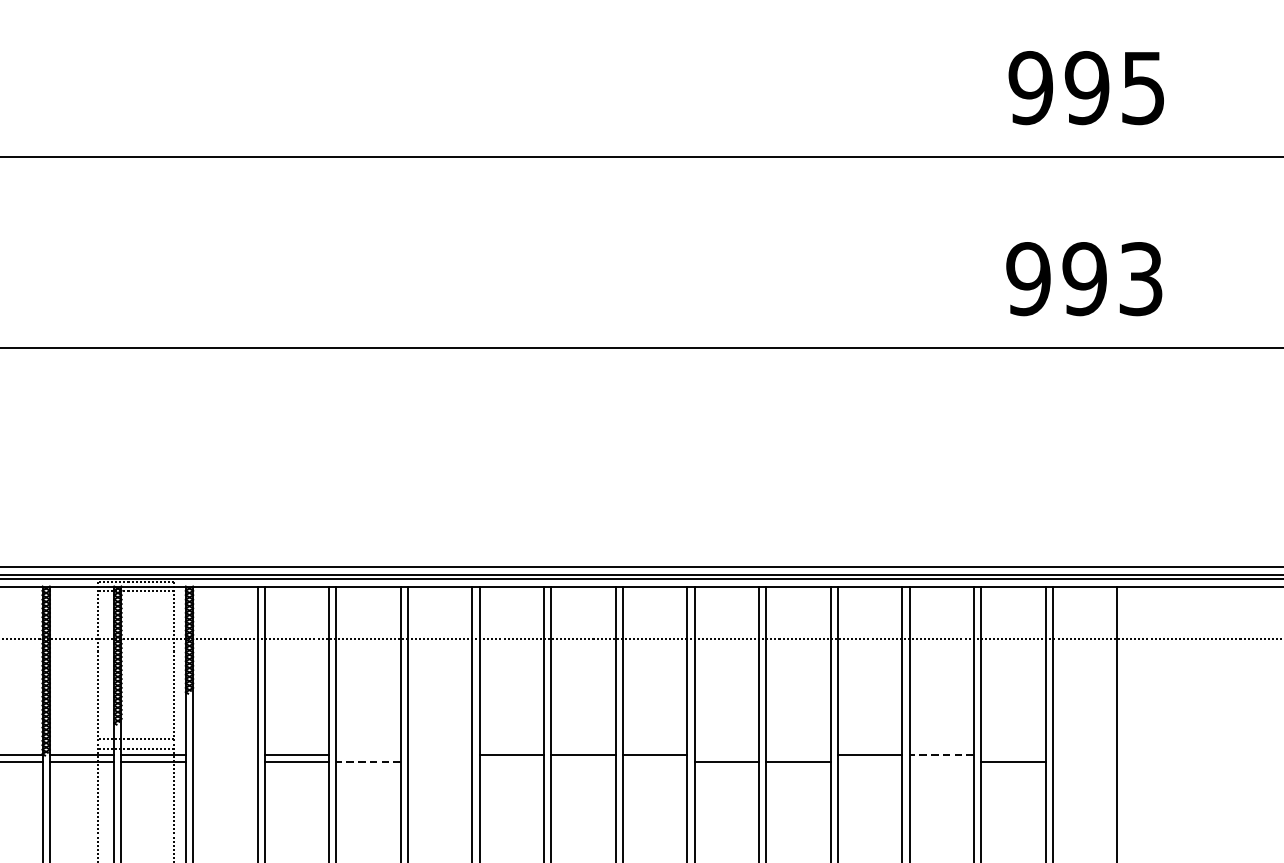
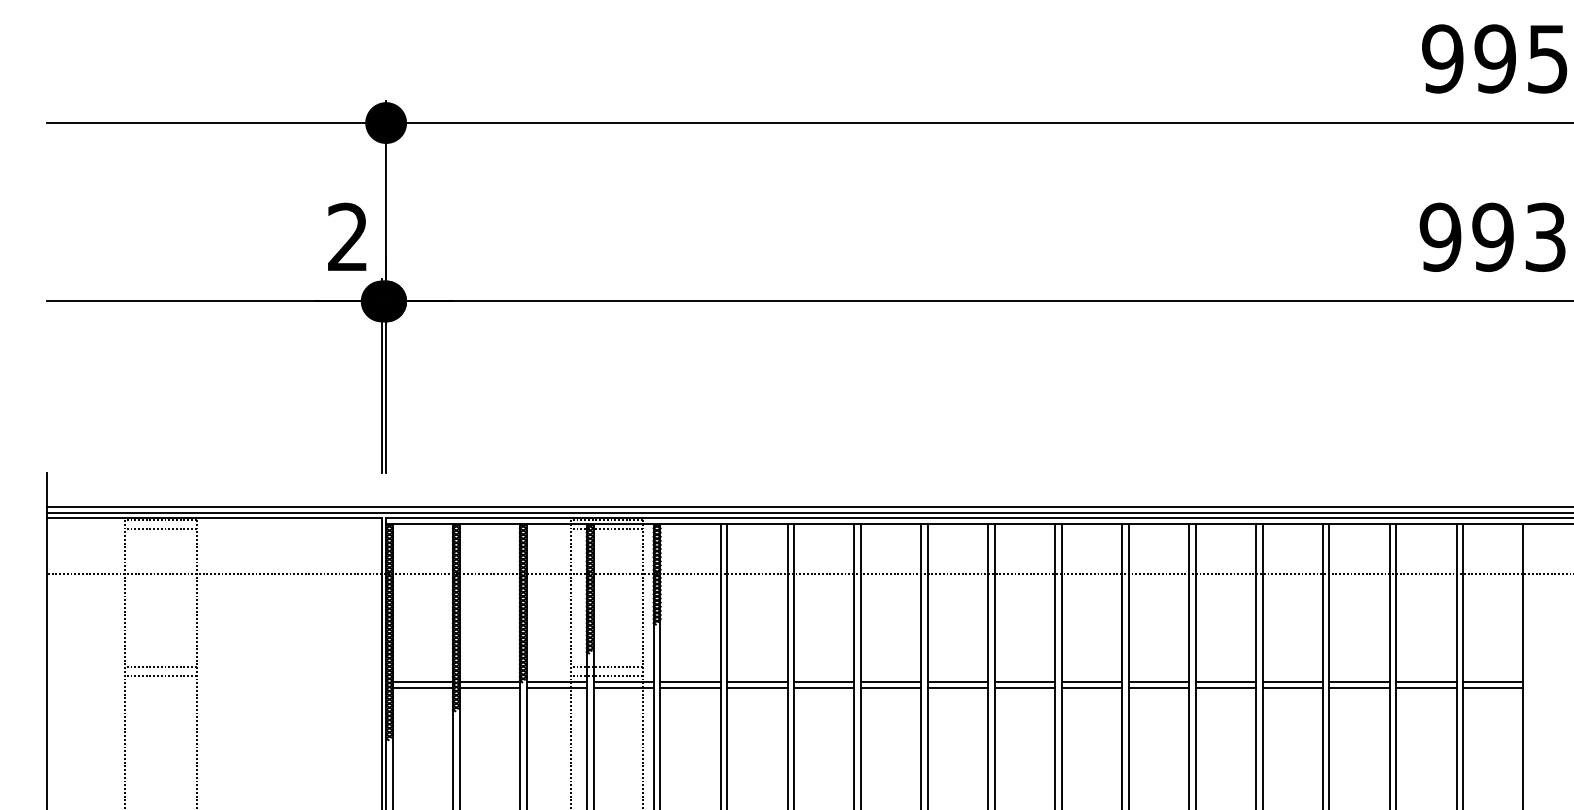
line: (225, 754) -> (690, 681), added
line: (368, 754) -> (824, 681), added
line: (440, 754) -> (891, 681), added
line: (726, 754) -> (1158, 681), added
line: (798, 754) -> (1225, 681), added
line: (941, 754) -> (1359, 681), dashed -> solid
line: (1013, 754) -> (1426, 681), added
line: (1085, 754) -> (1493, 681), added
line: (225, 762) -> (690, 688), added
line: (367, 762) -> (823, 688), dashed -> solid
line: (440, 762) -> (891, 688), added
line: (512, 762) -> (958, 688), added
line: (582, 762) -> (1024, 688), added
line: (654, 762) -> (1091, 688), added
line: (869, 762) -> (1292, 688), added
line: (941, 762) -> (1359, 688), added
line: (1085, 762) -> (1493, 688), added

